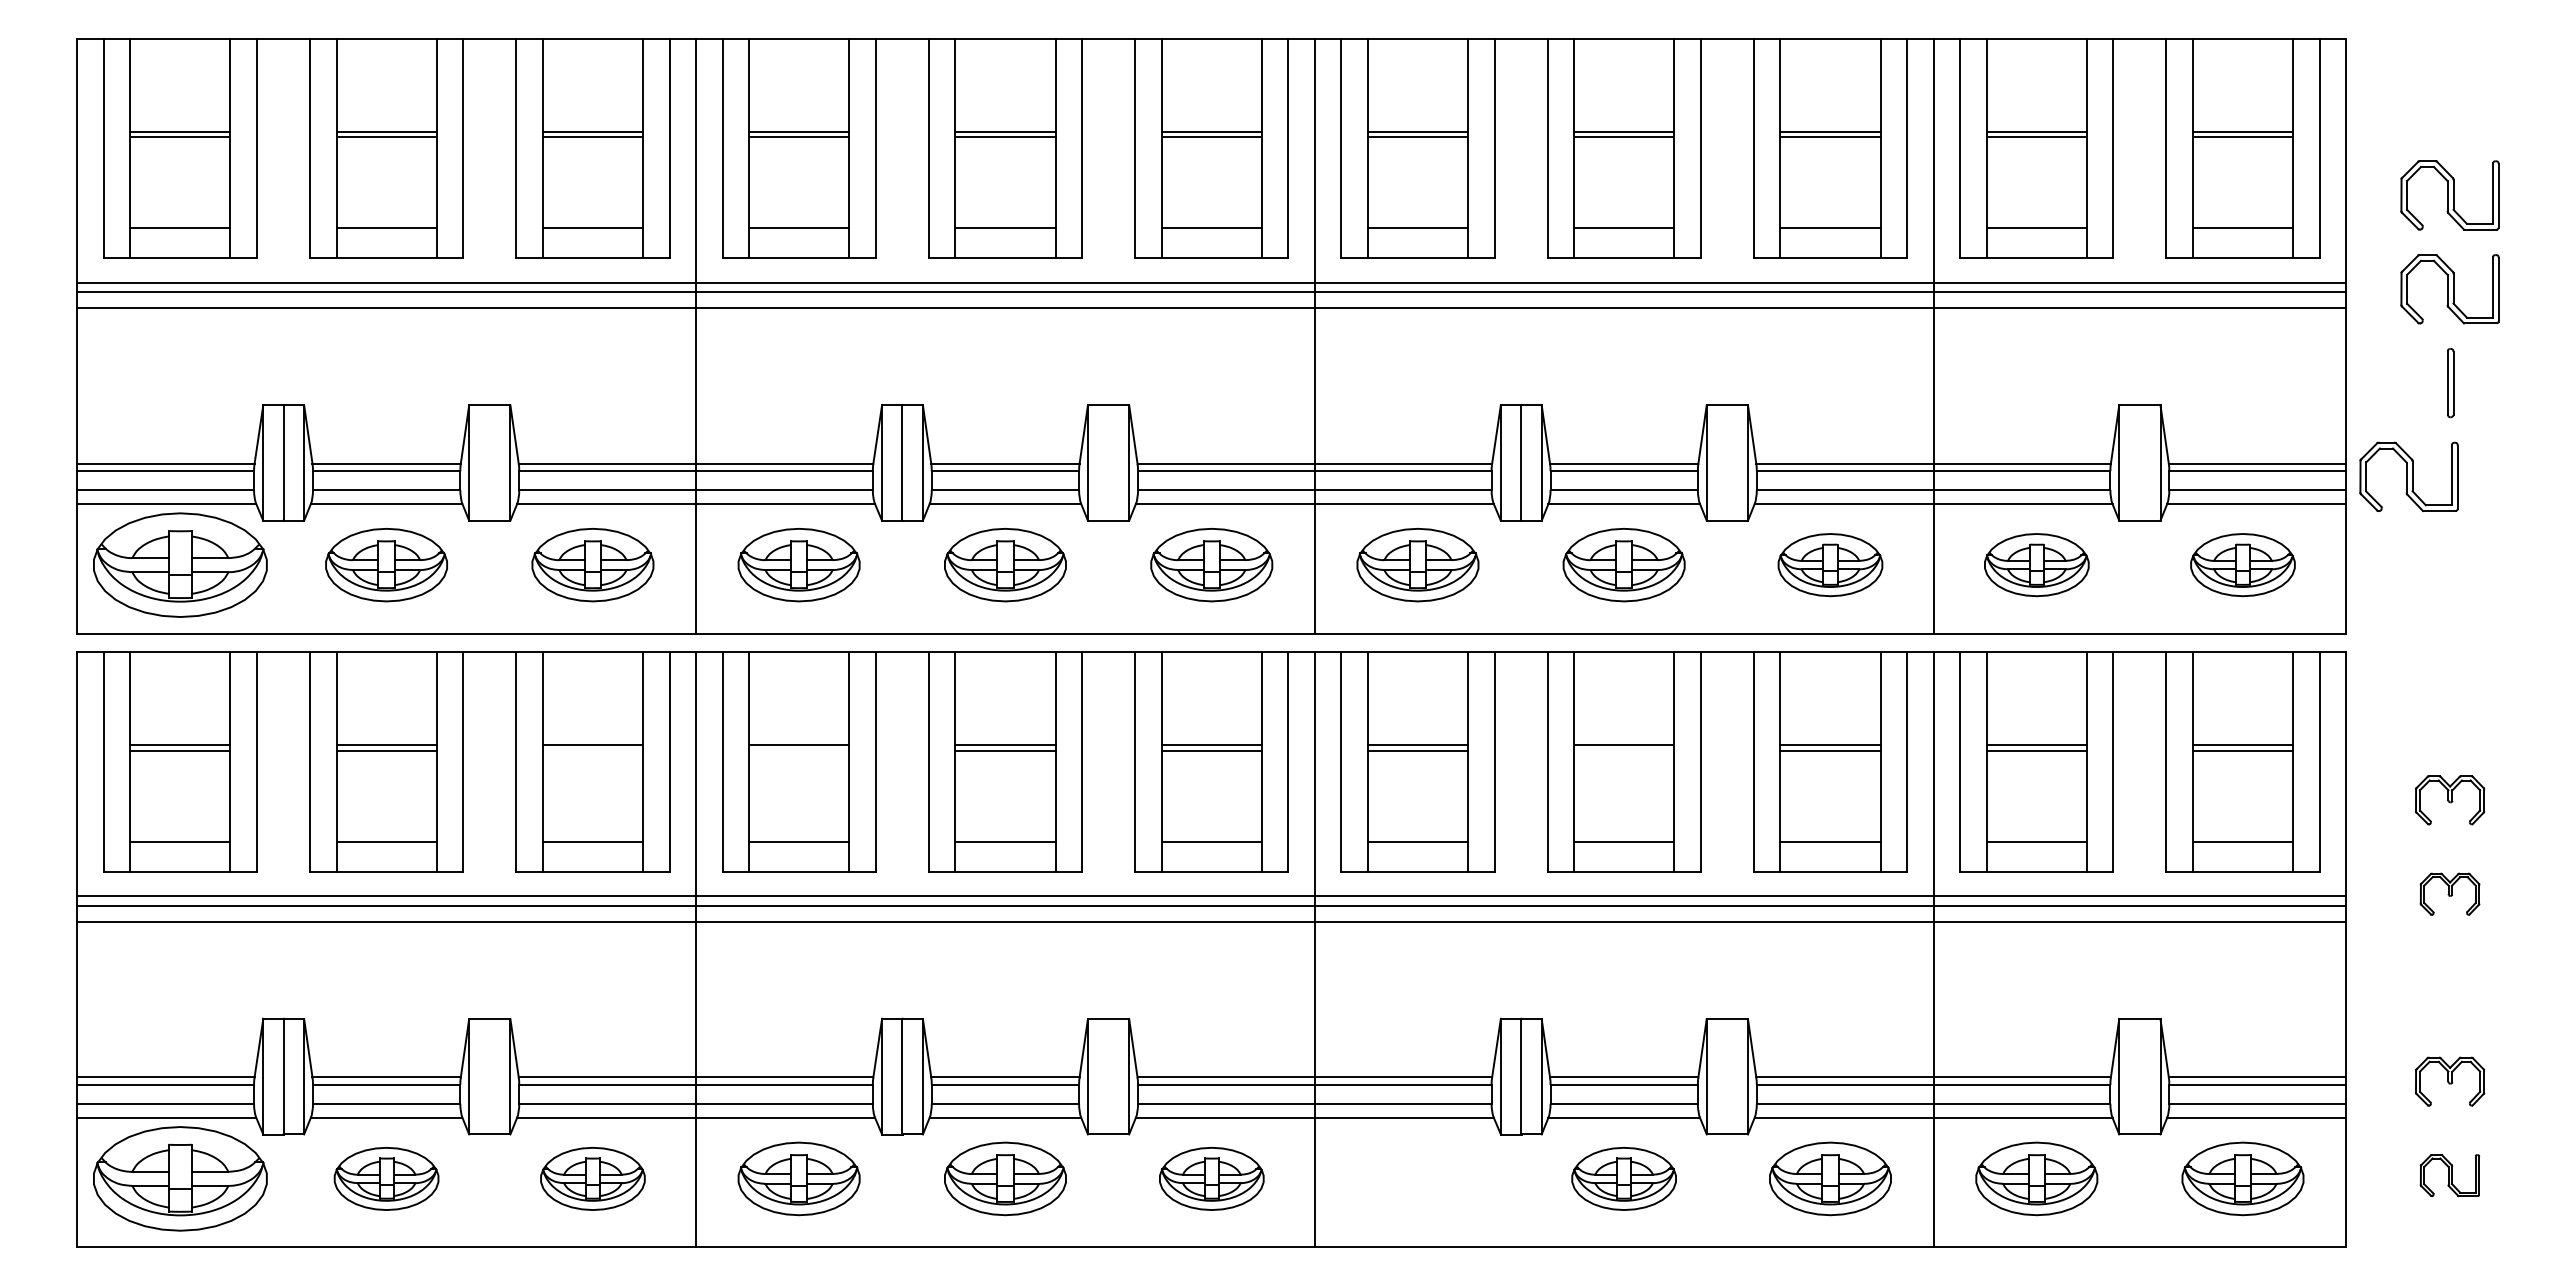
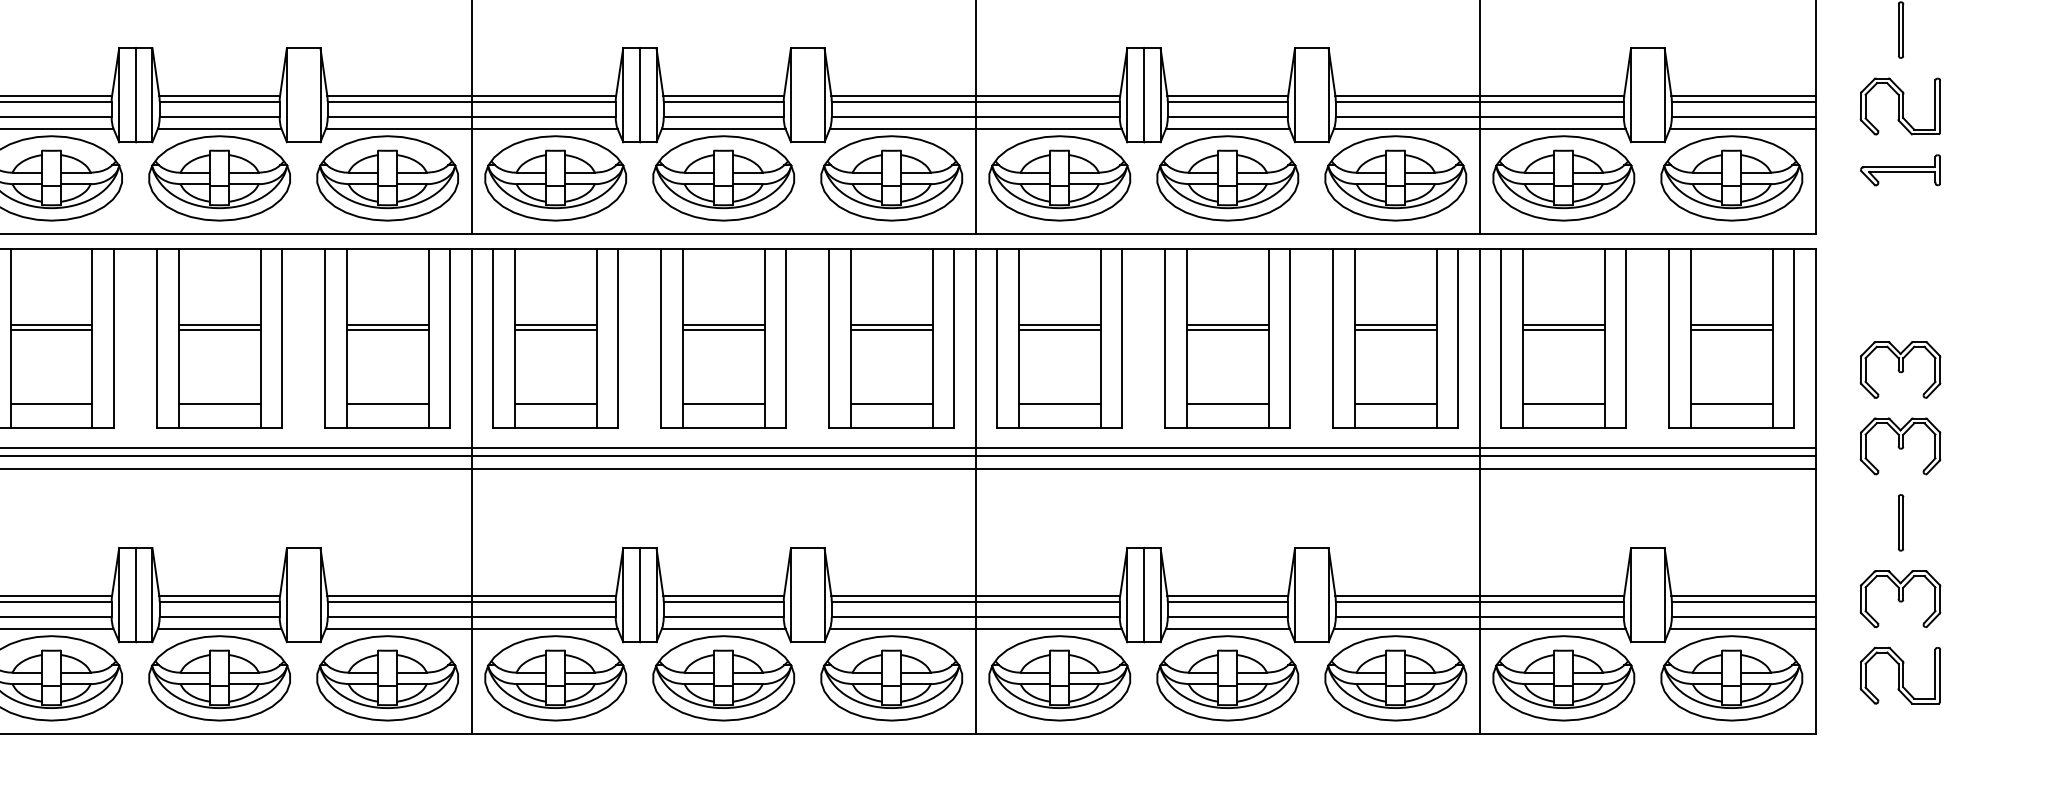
part: (2408, 476) -> (1900, 106), moved
part: (2449, 554) -> (1900, 169), added
part: (386, 564) -> (219, 177), size x1.43
part: (592, 564) -> (387, 177), size x1.43
part: (798, 564) -> (555, 177), size x1.43
part: (1005, 564) -> (723, 177), size x1.43
part: (1211, 564) -> (891, 177), size x1.43
part: (1417, 564) -> (1059, 177), size x1.43
part: (1623, 564) -> (1227, 177), size x1.43
part: (1830, 564) -> (1395, 177), size x1.67
part: (2036, 564) -> (1563, 177), size x1.67
part: (2242, 564) -> (1731, 177), size x1.67
line: (592, 751) -> (387, 330), added
line: (799, 751) -> (555, 330), added
line: (1624, 751) -> (1228, 330), added
part: (2449, 800) -> (1900, 370), size x1.43
part: (2449, 894) -> (1900, 446), size x1.67
part: (2450, 987) -> (1900, 522), added
part: (2449, 1081) -> (1900, 599), size x1.43
part: (2449, 1175) -> (1900, 675), size x1.67
part: (386, 1178) -> (219, 678), size x1.67
part: (592, 1178) -> (387, 678), size x1.67
part: (798, 1178) -> (555, 678), size x1.43
part: (1005, 1178) -> (723, 678), size x1.43
part: (1211, 1178) -> (891, 678), size x1.67
part: (1417, 1178) -> (1059, 678), added
part: (1623, 1178) -> (1227, 678), size x1.67
part: (1830, 1178) -> (1395, 678), size x1.43
part: (2036, 1178) -> (1563, 678), size x1.43
part: (2242, 1178) -> (1731, 678), size x1.43

